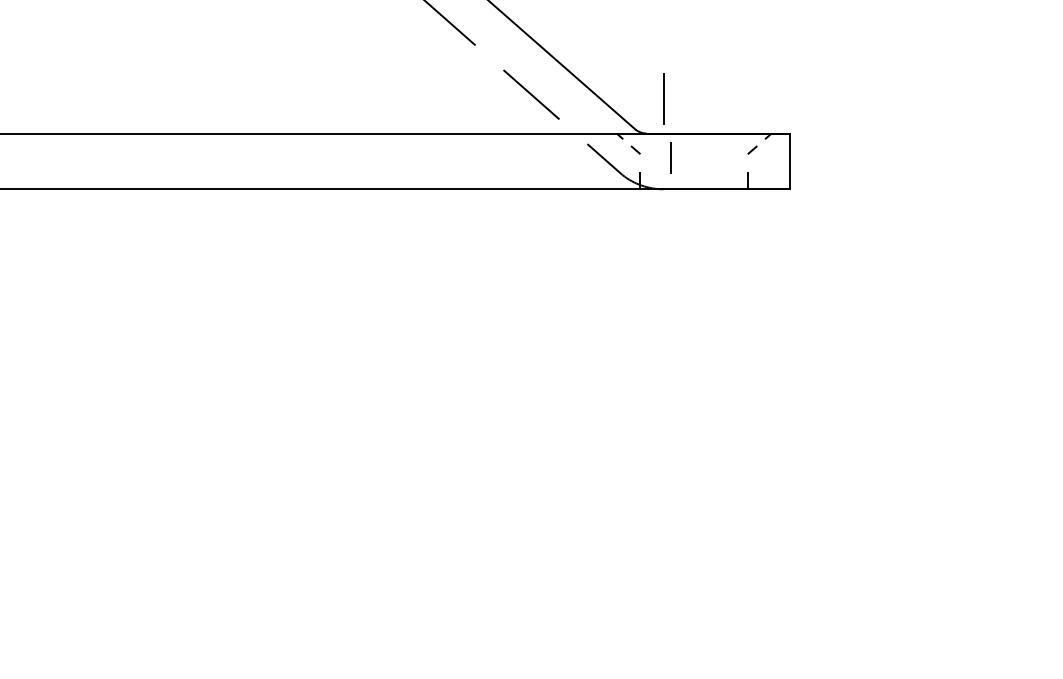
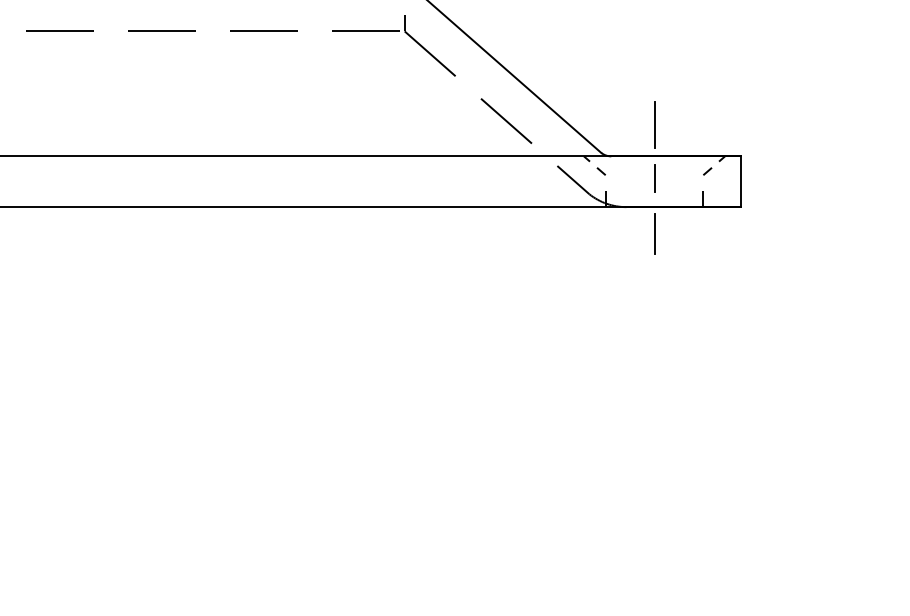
line: (663, 98) -> (653, 124), moved
line: (670, 157) -> (653, 178), moved
line: (694, 218) -> (654, 233), added

